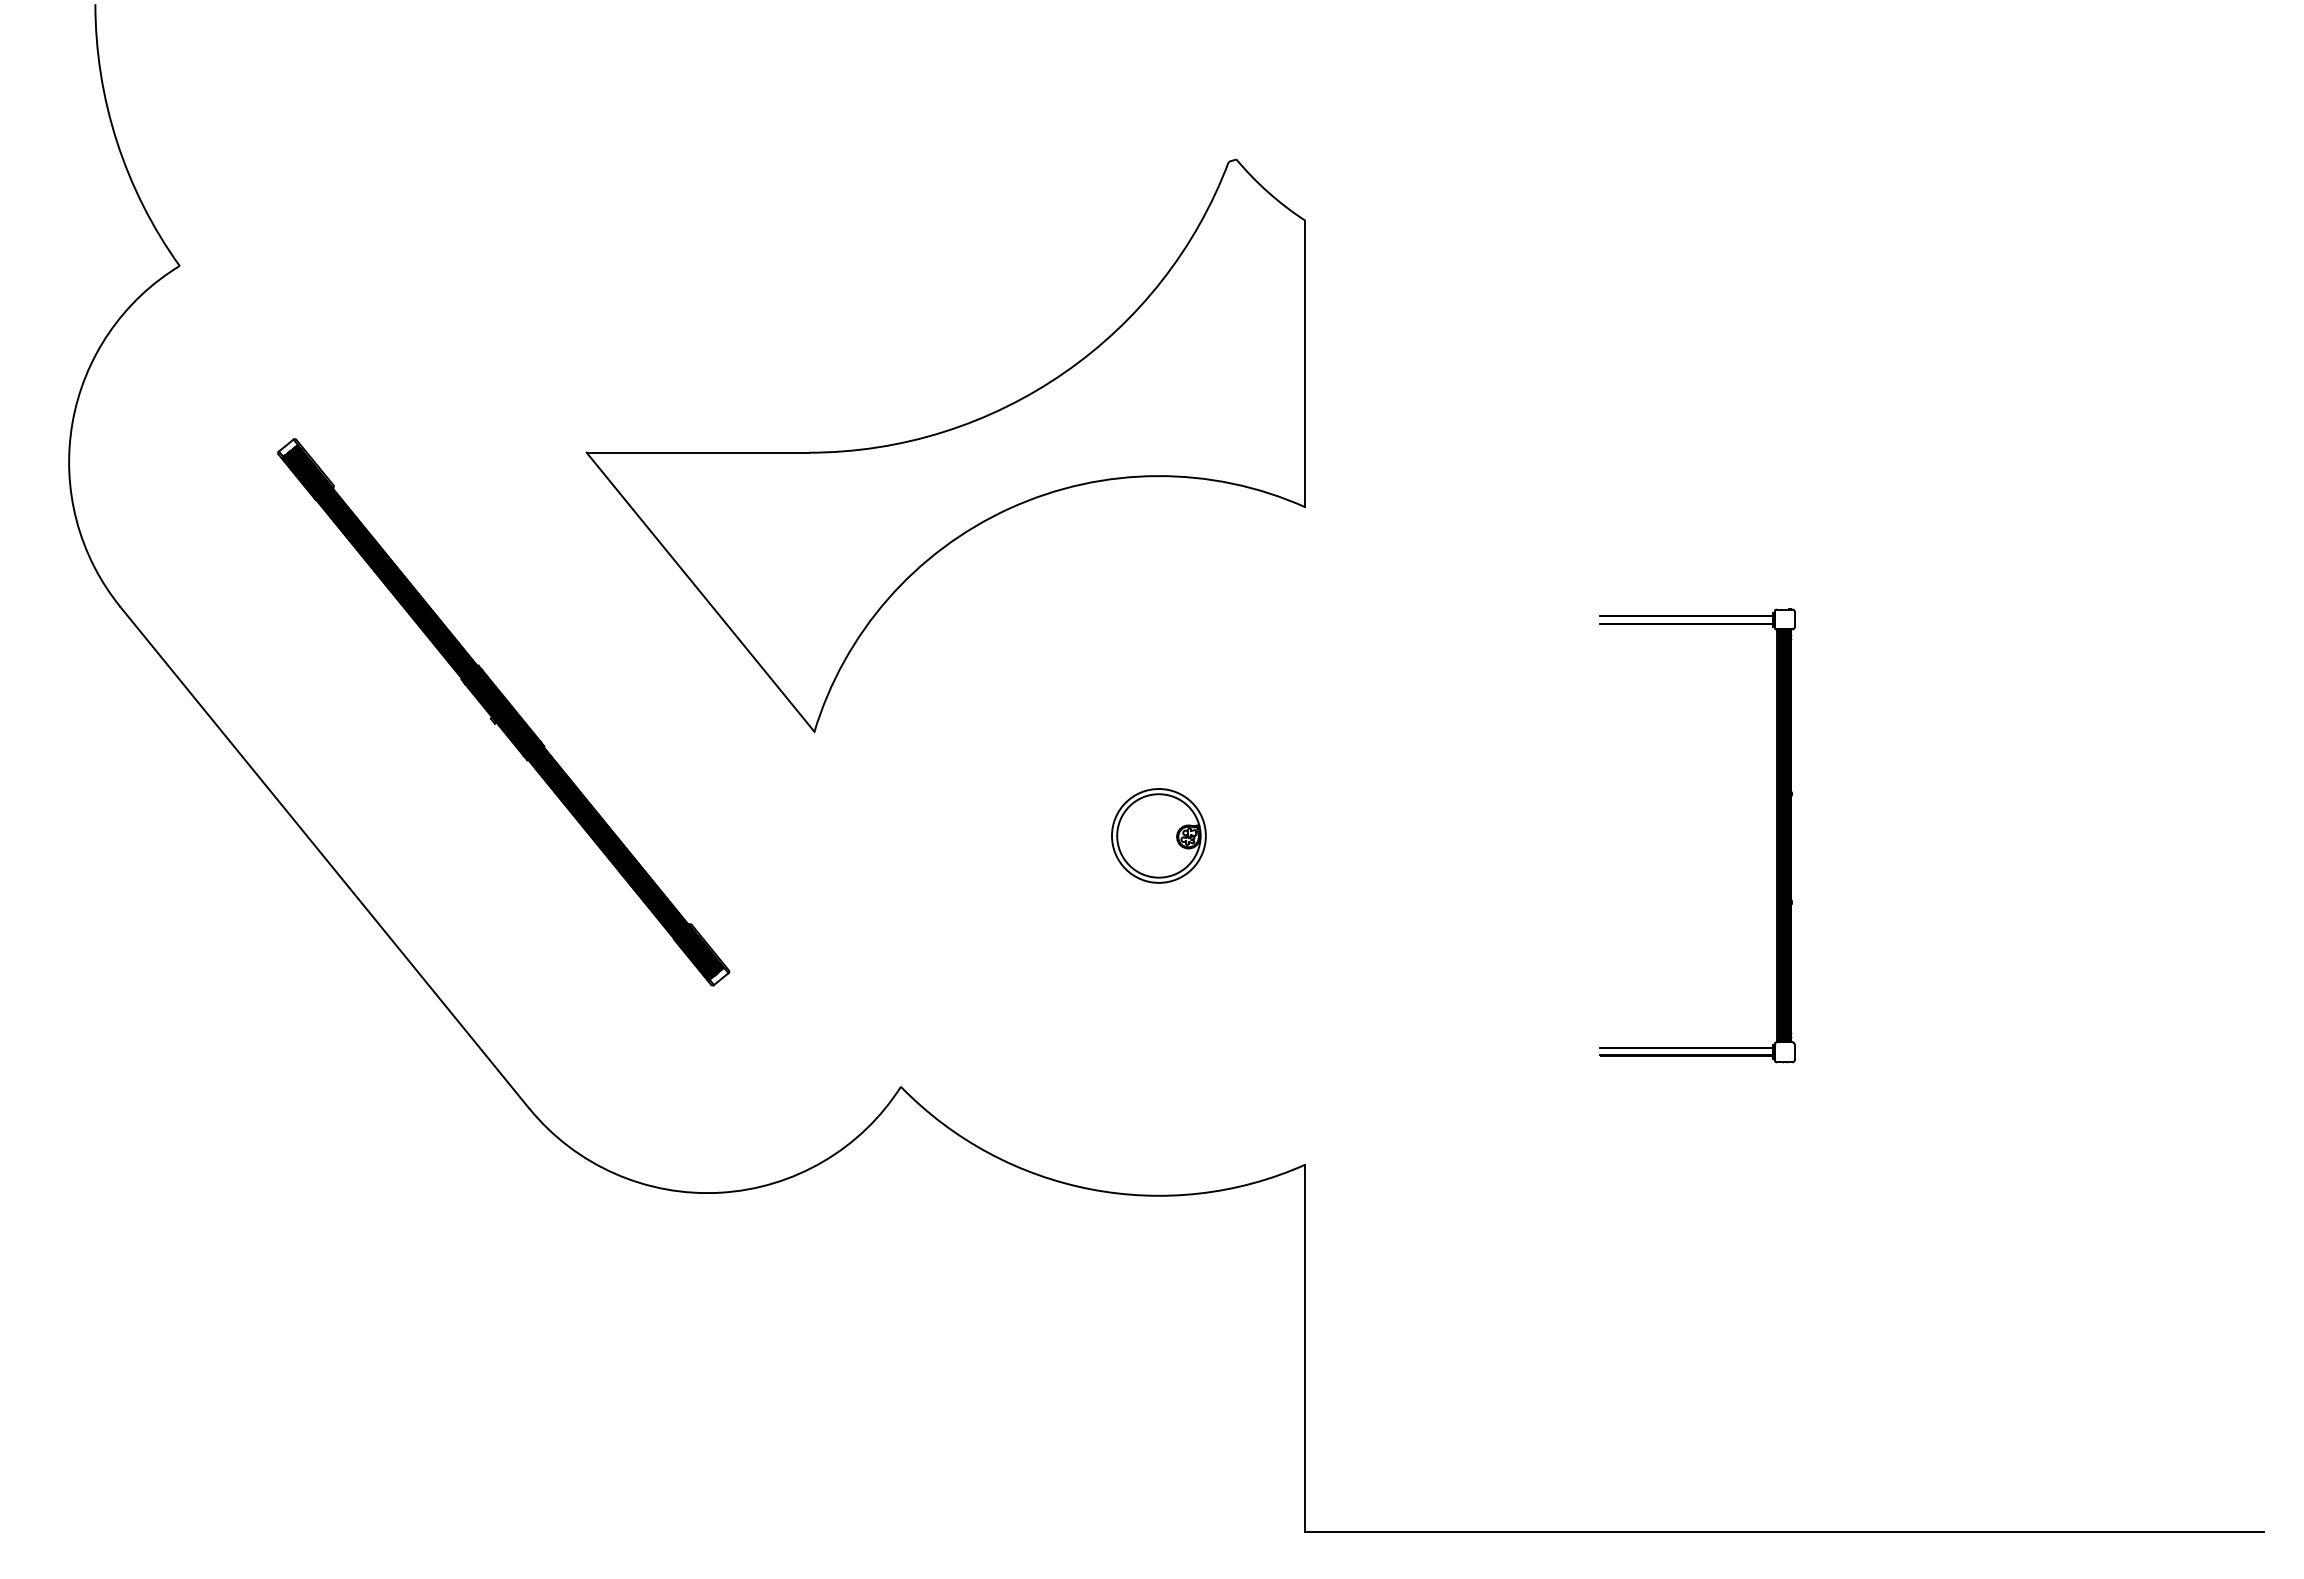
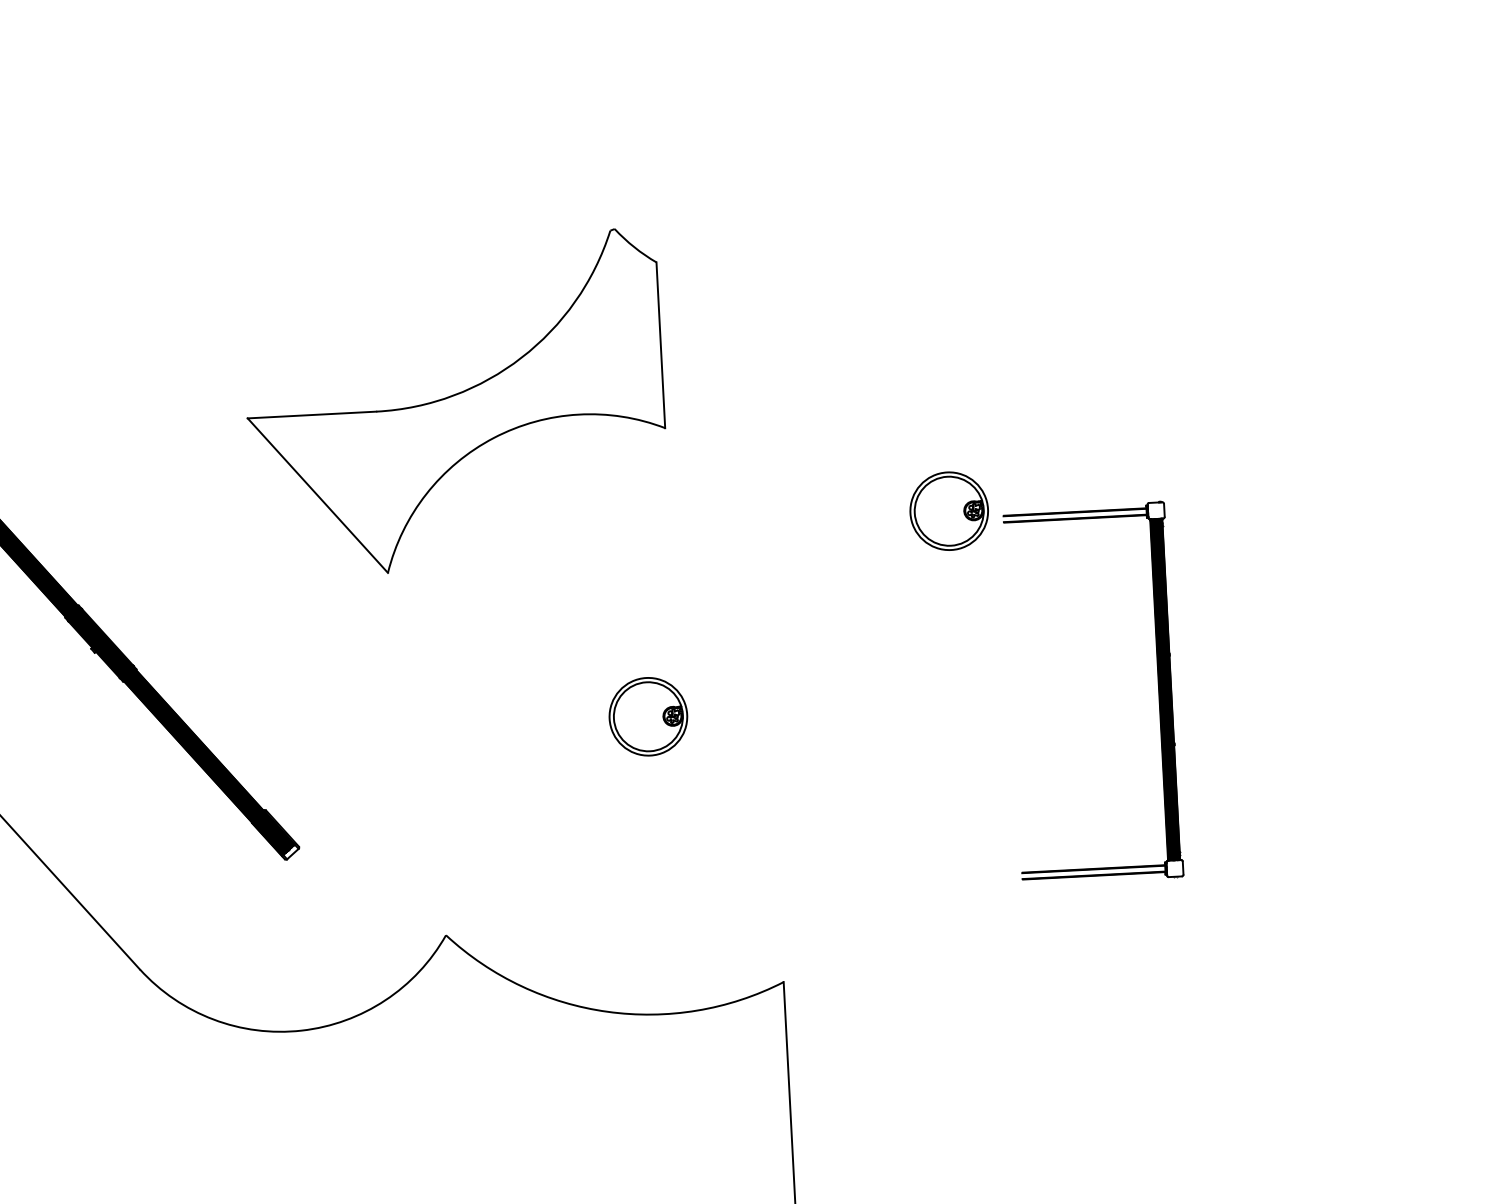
part: (945, 445) -> (455, 403), size x0.7
part: (1534, 606) -> (948, 510), added

